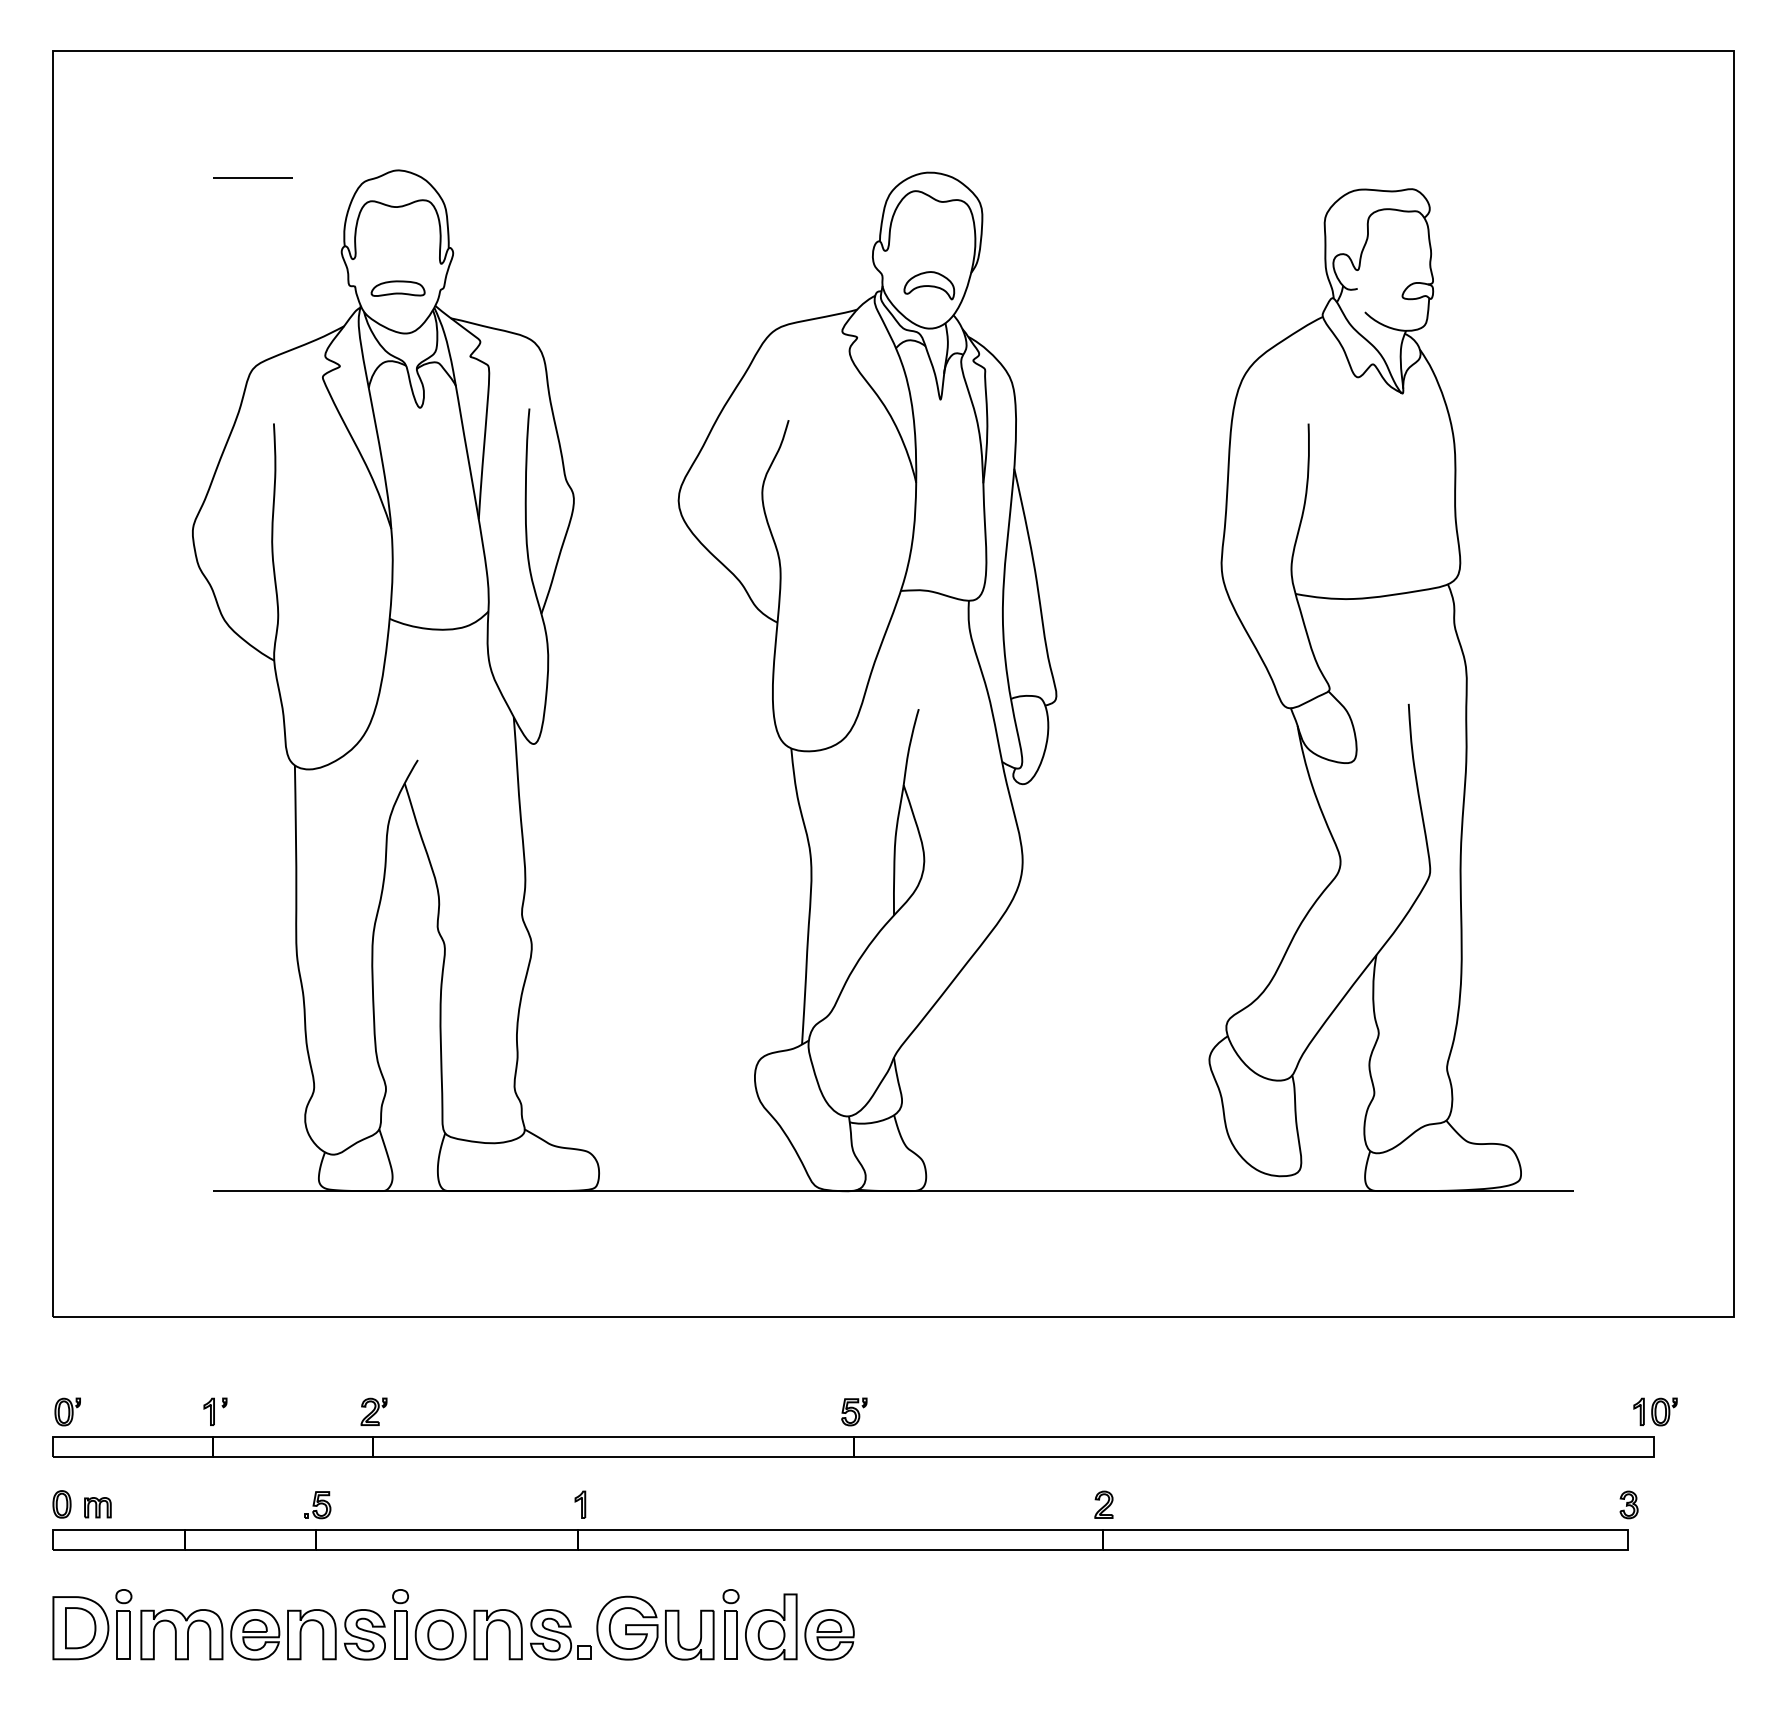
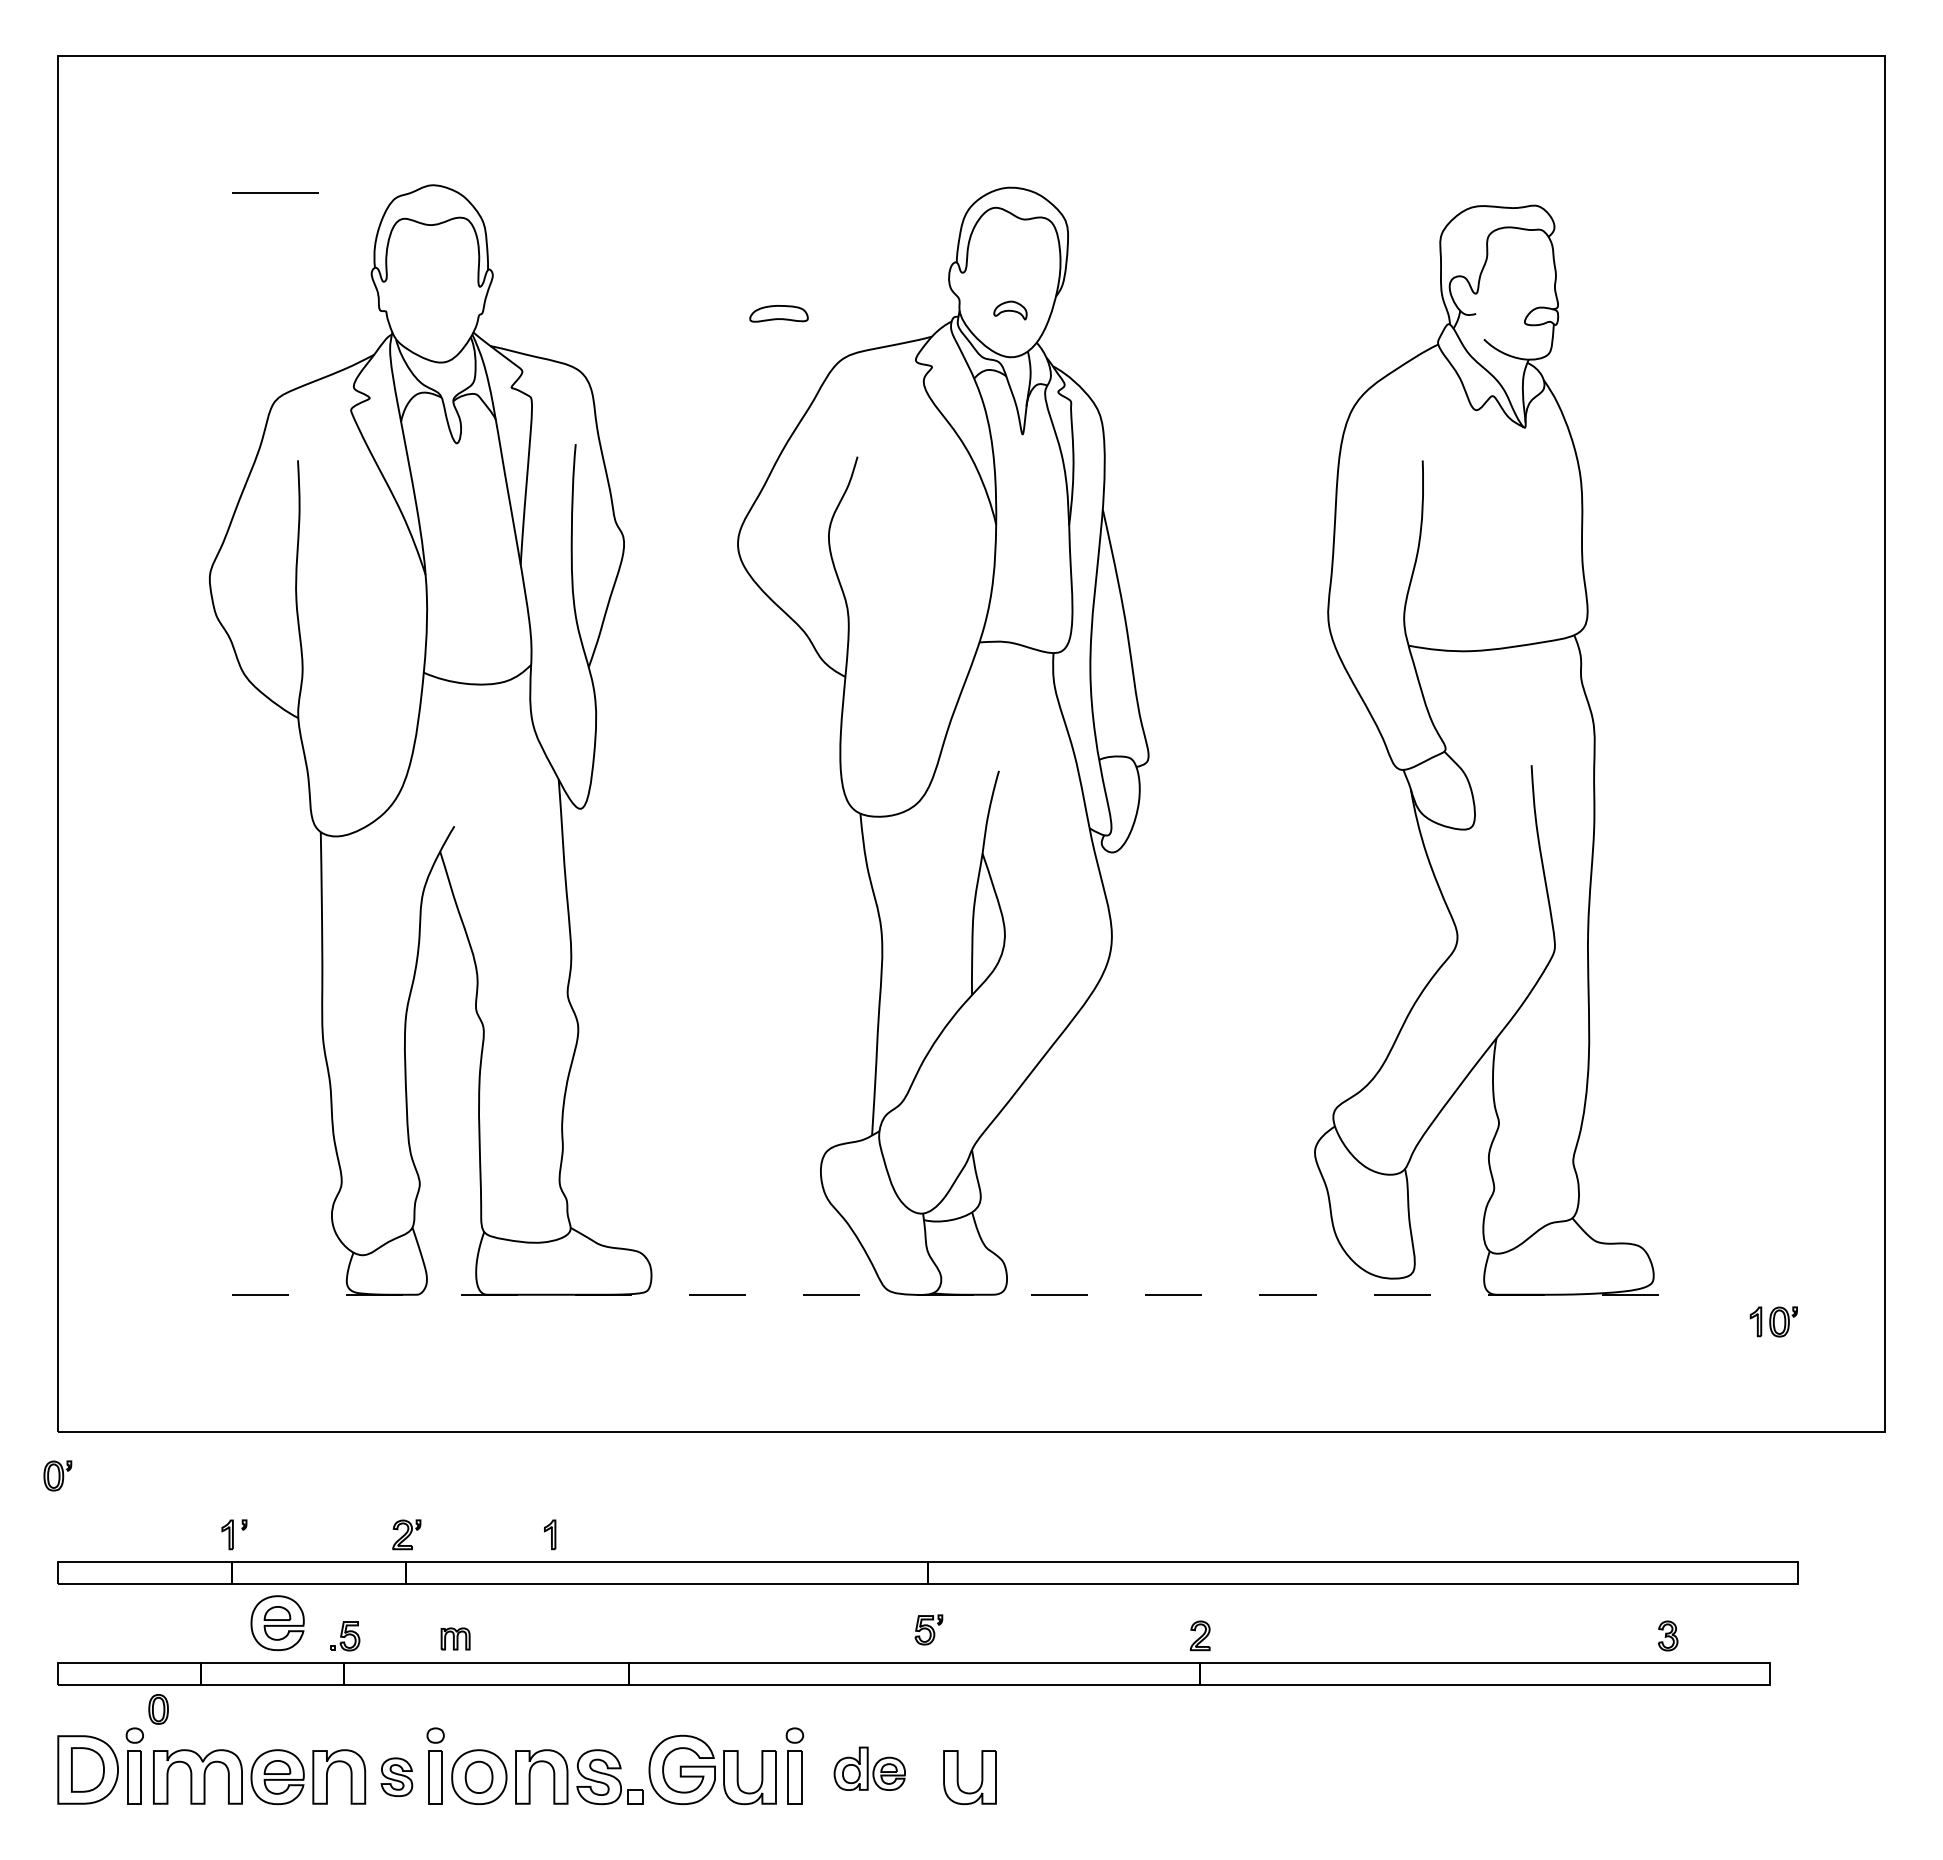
part: (929, 285) -> (1010, 310), size x0.6
part: (397, 288) -> (778, 313), moved
line: (893, 1190) -> (971, 1294), solid -> dashed
part: (67, 1411) -> (57, 1475), moved
part: (853, 1411) -> (928, 1629), moved
part: (1655, 1411) -> (1773, 1321), moved
part: (255, 1492) -> (277, 1622), added
part: (61, 1504) -> (158, 1709), moved
part: (580, 1504) -> (550, 1534), moved
part: (1629, 1504) -> (1668, 1635), moved
part: (97, 1507) -> (455, 1638), moved
part: (799, 1626) -> (869, 1768), size x0.6
part: (364, 1635) -> (396, 1777), size x0.7
part: (881, 1635) -> (958, 1777), added

